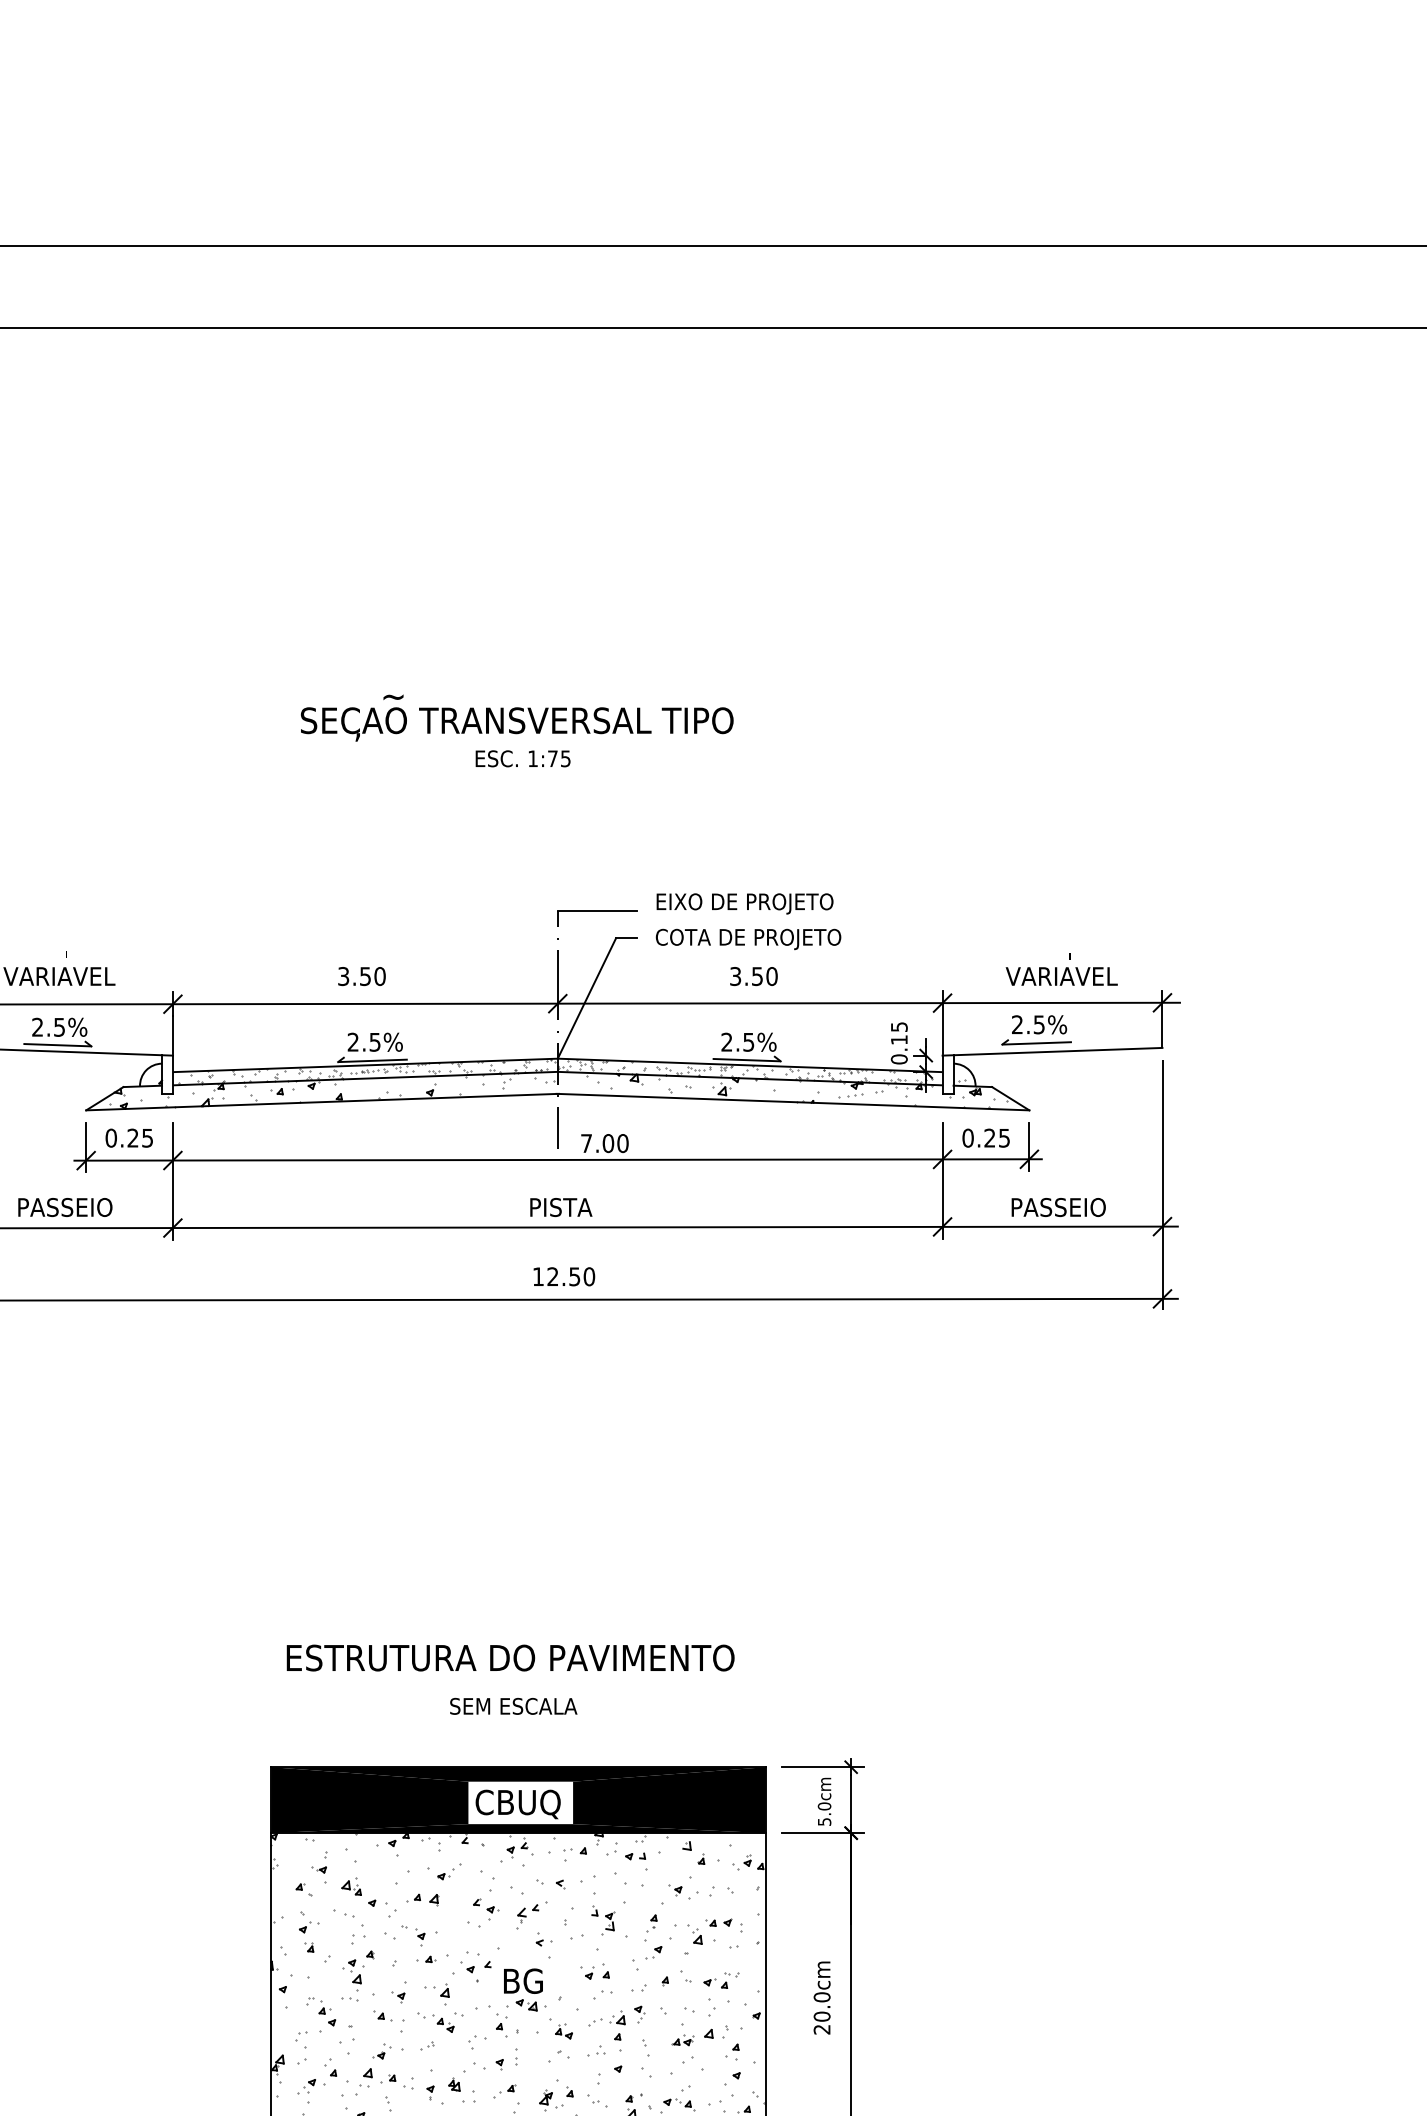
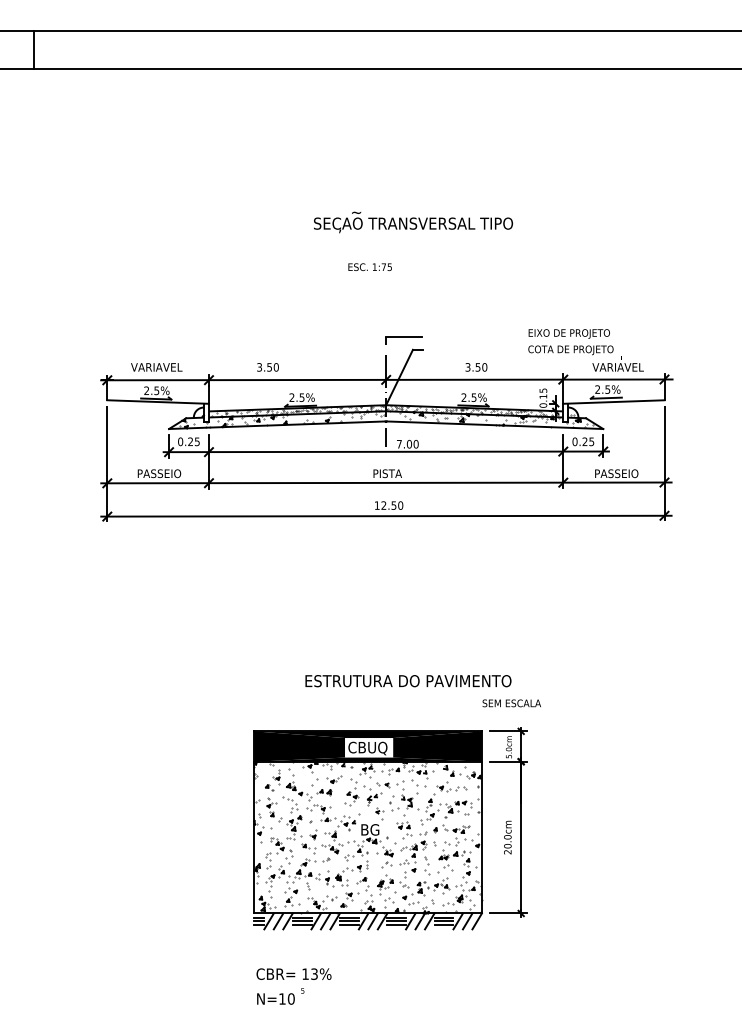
text: (517, 718) -> (413, 222), moved
text: (747, 922) -> (570, 342), moved
text: (360, 976) -> (267, 367), moved
text: (510, 1658) -> (408, 681), moved
text: (512, 1706) -> (511, 703), moved

